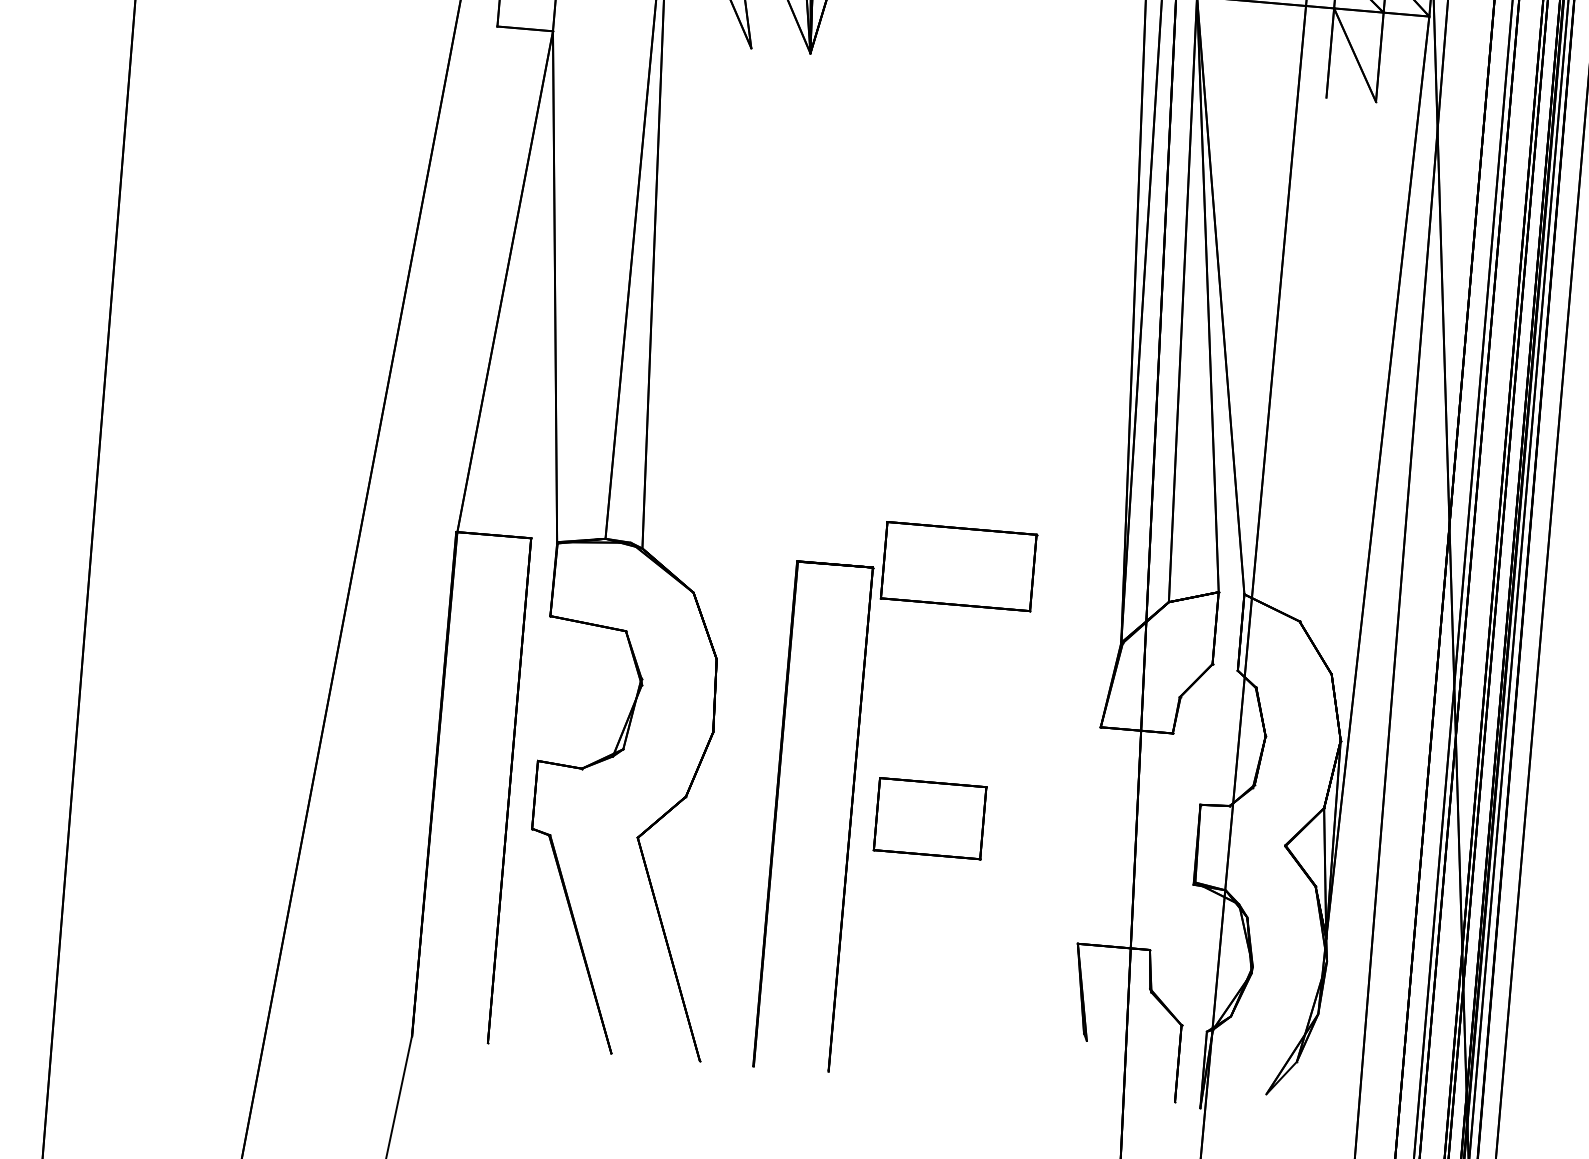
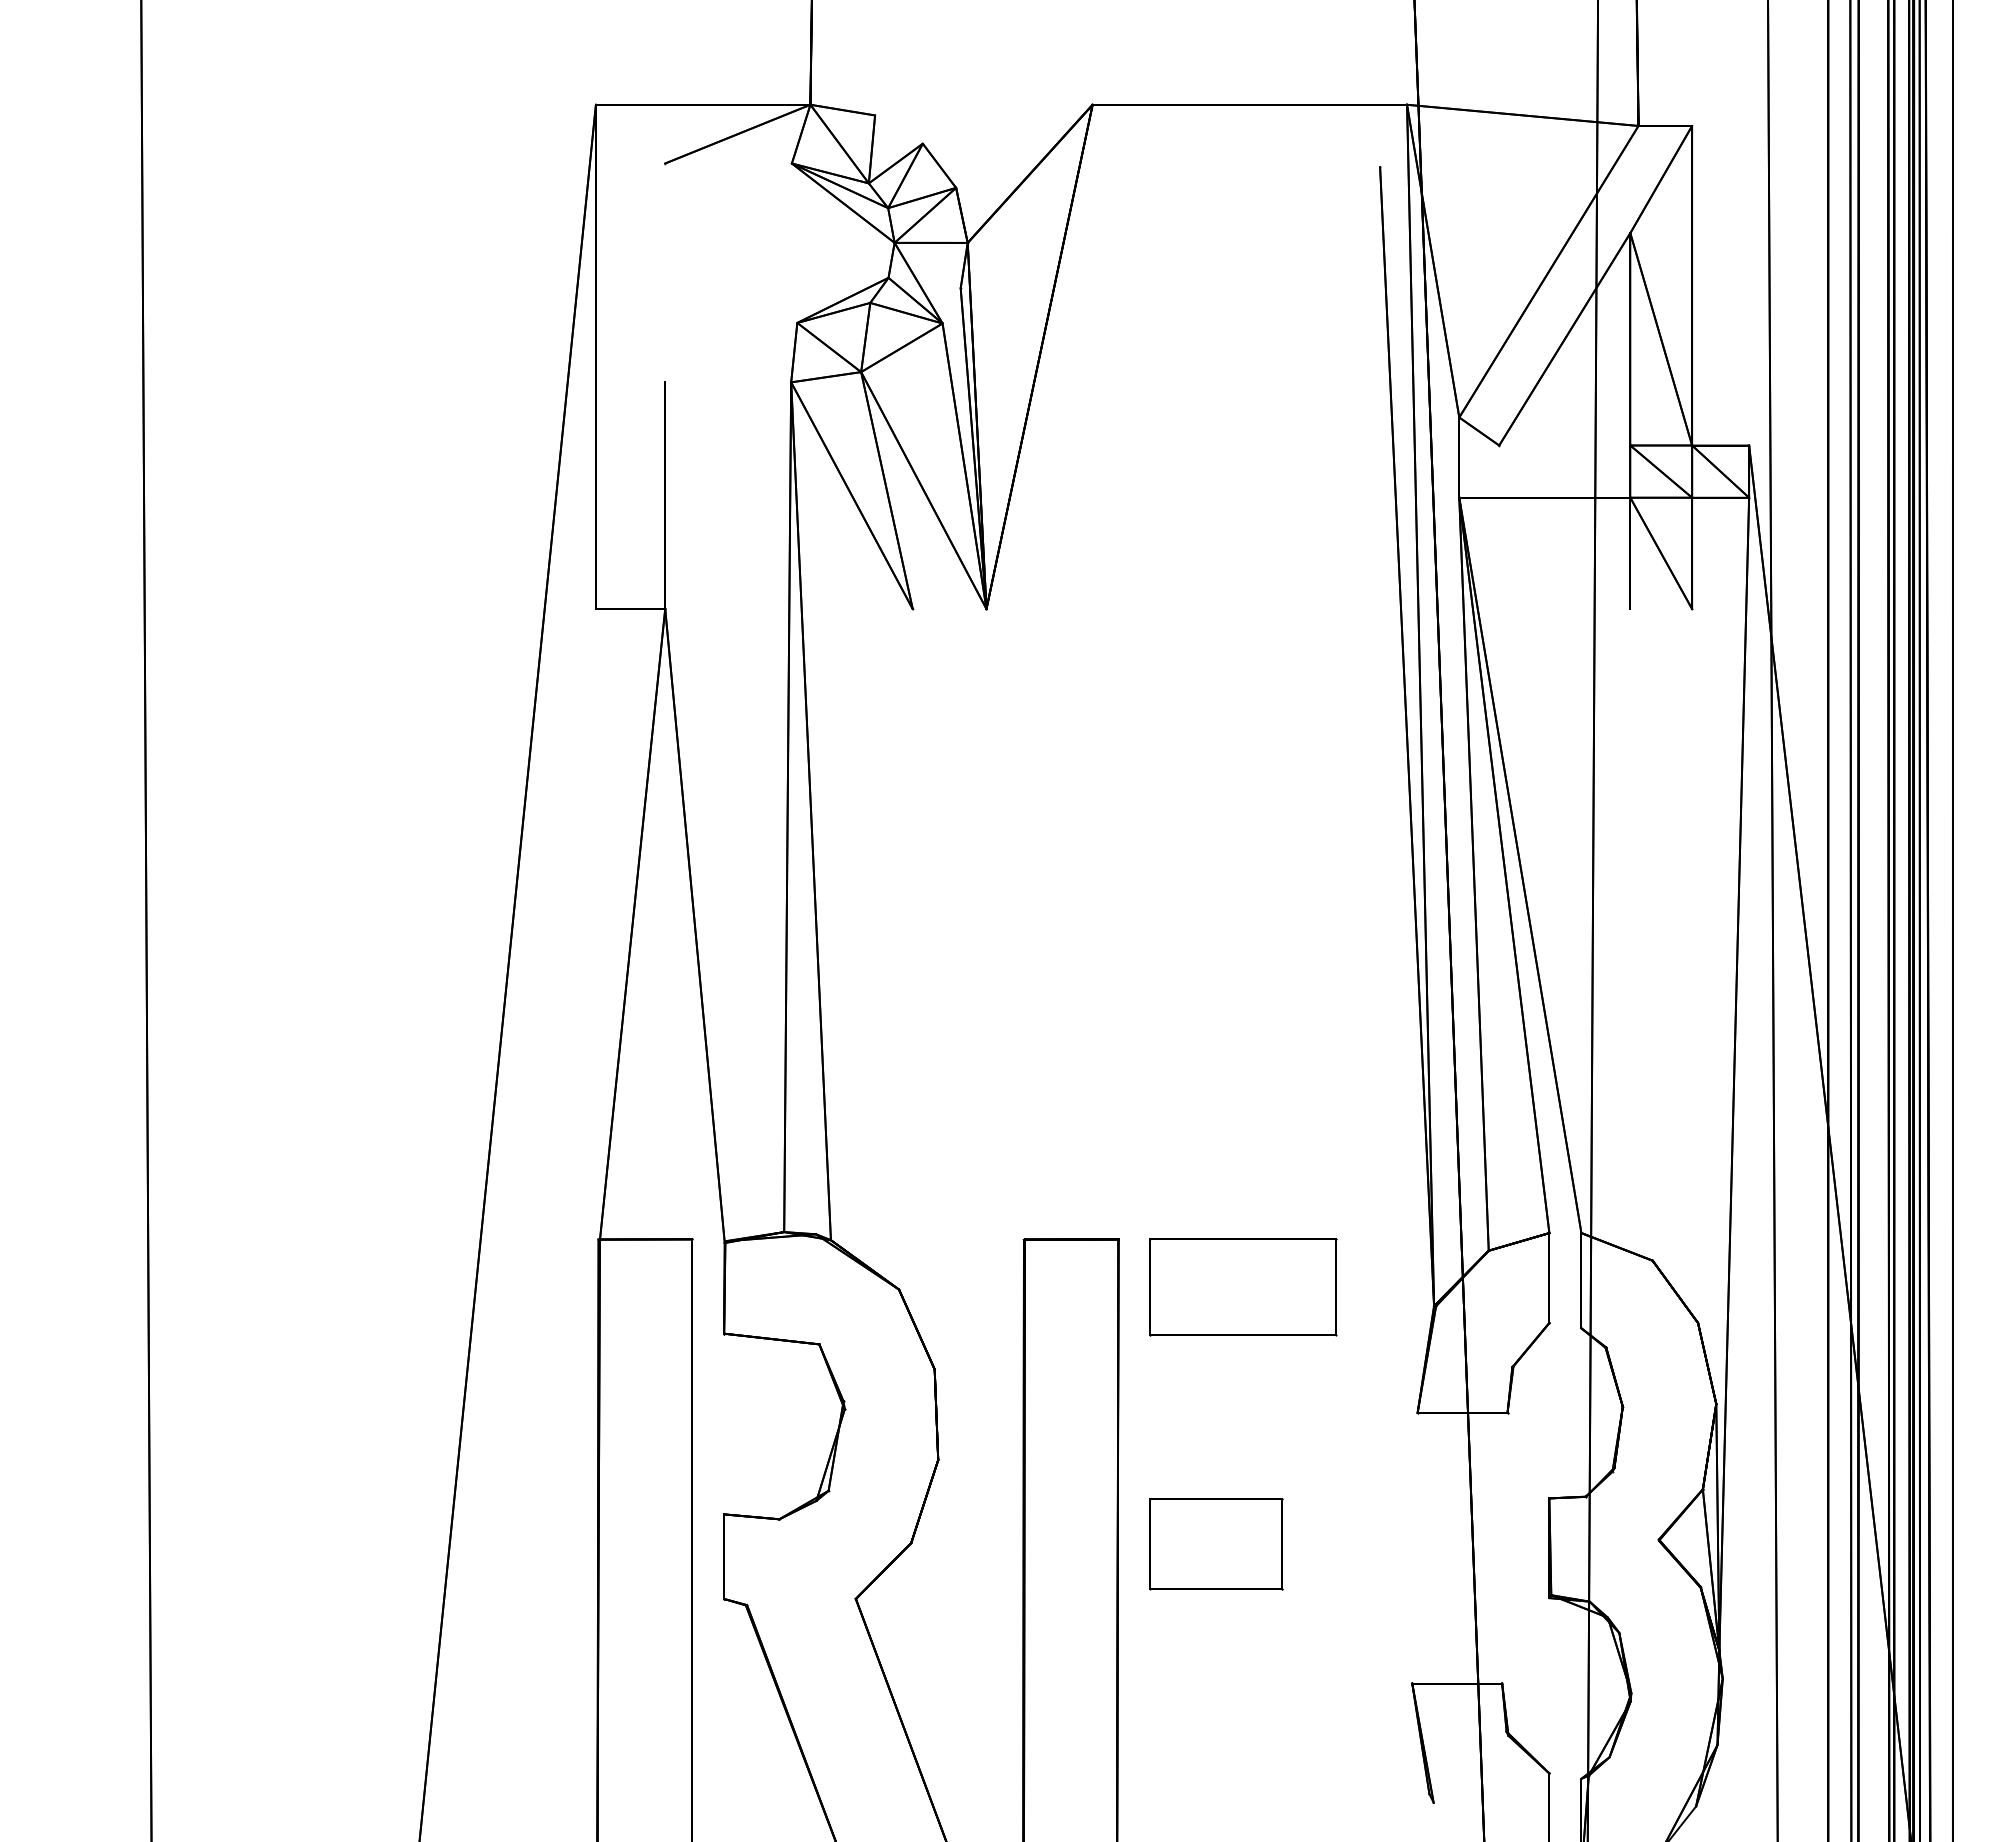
part: (959, 567) -> (1243, 1287), moved

